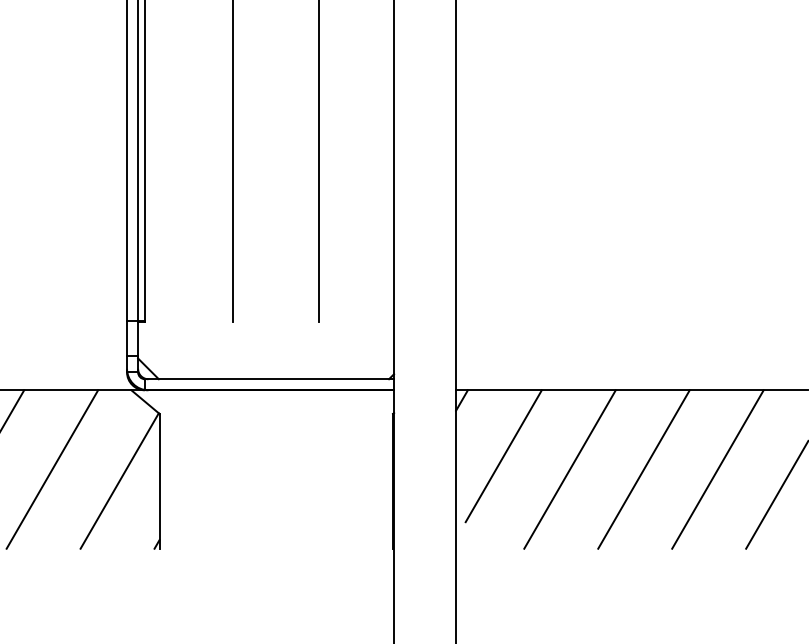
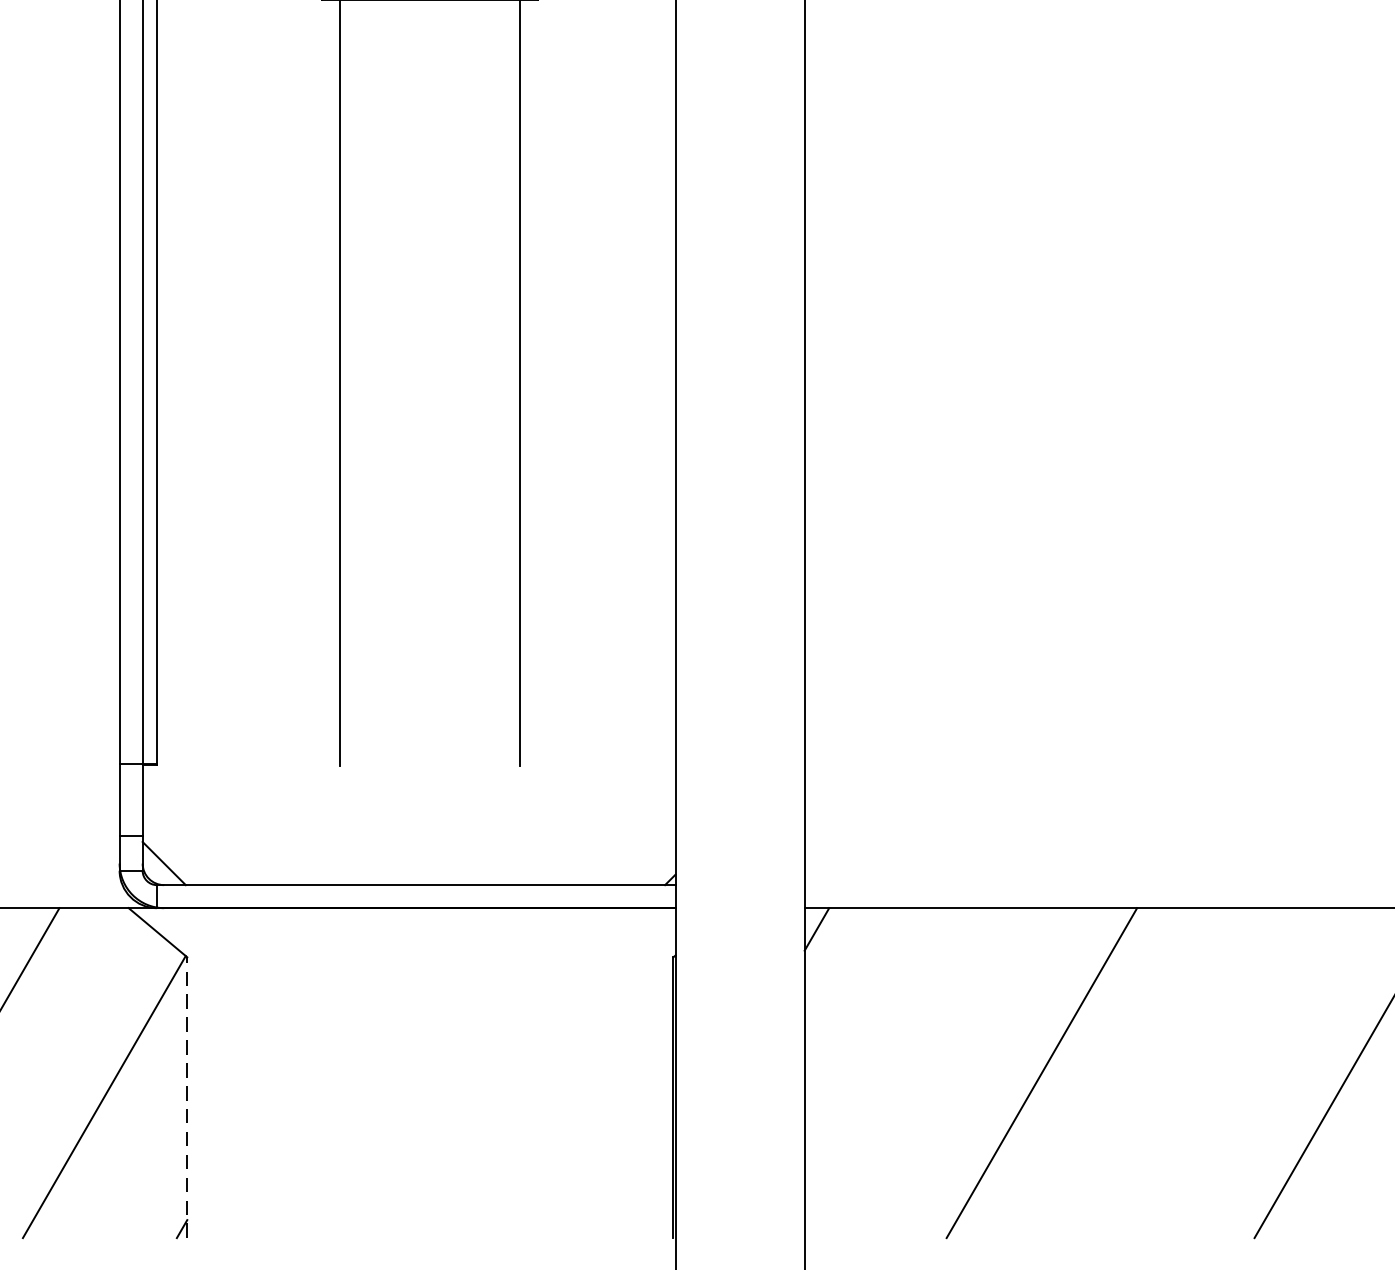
line: (503, 456) -> (903, 1046), removed
line: (643, 469) -> (1194, 1073), removed
line: (159, 480) -> (187, 1095), solid -> dashed

